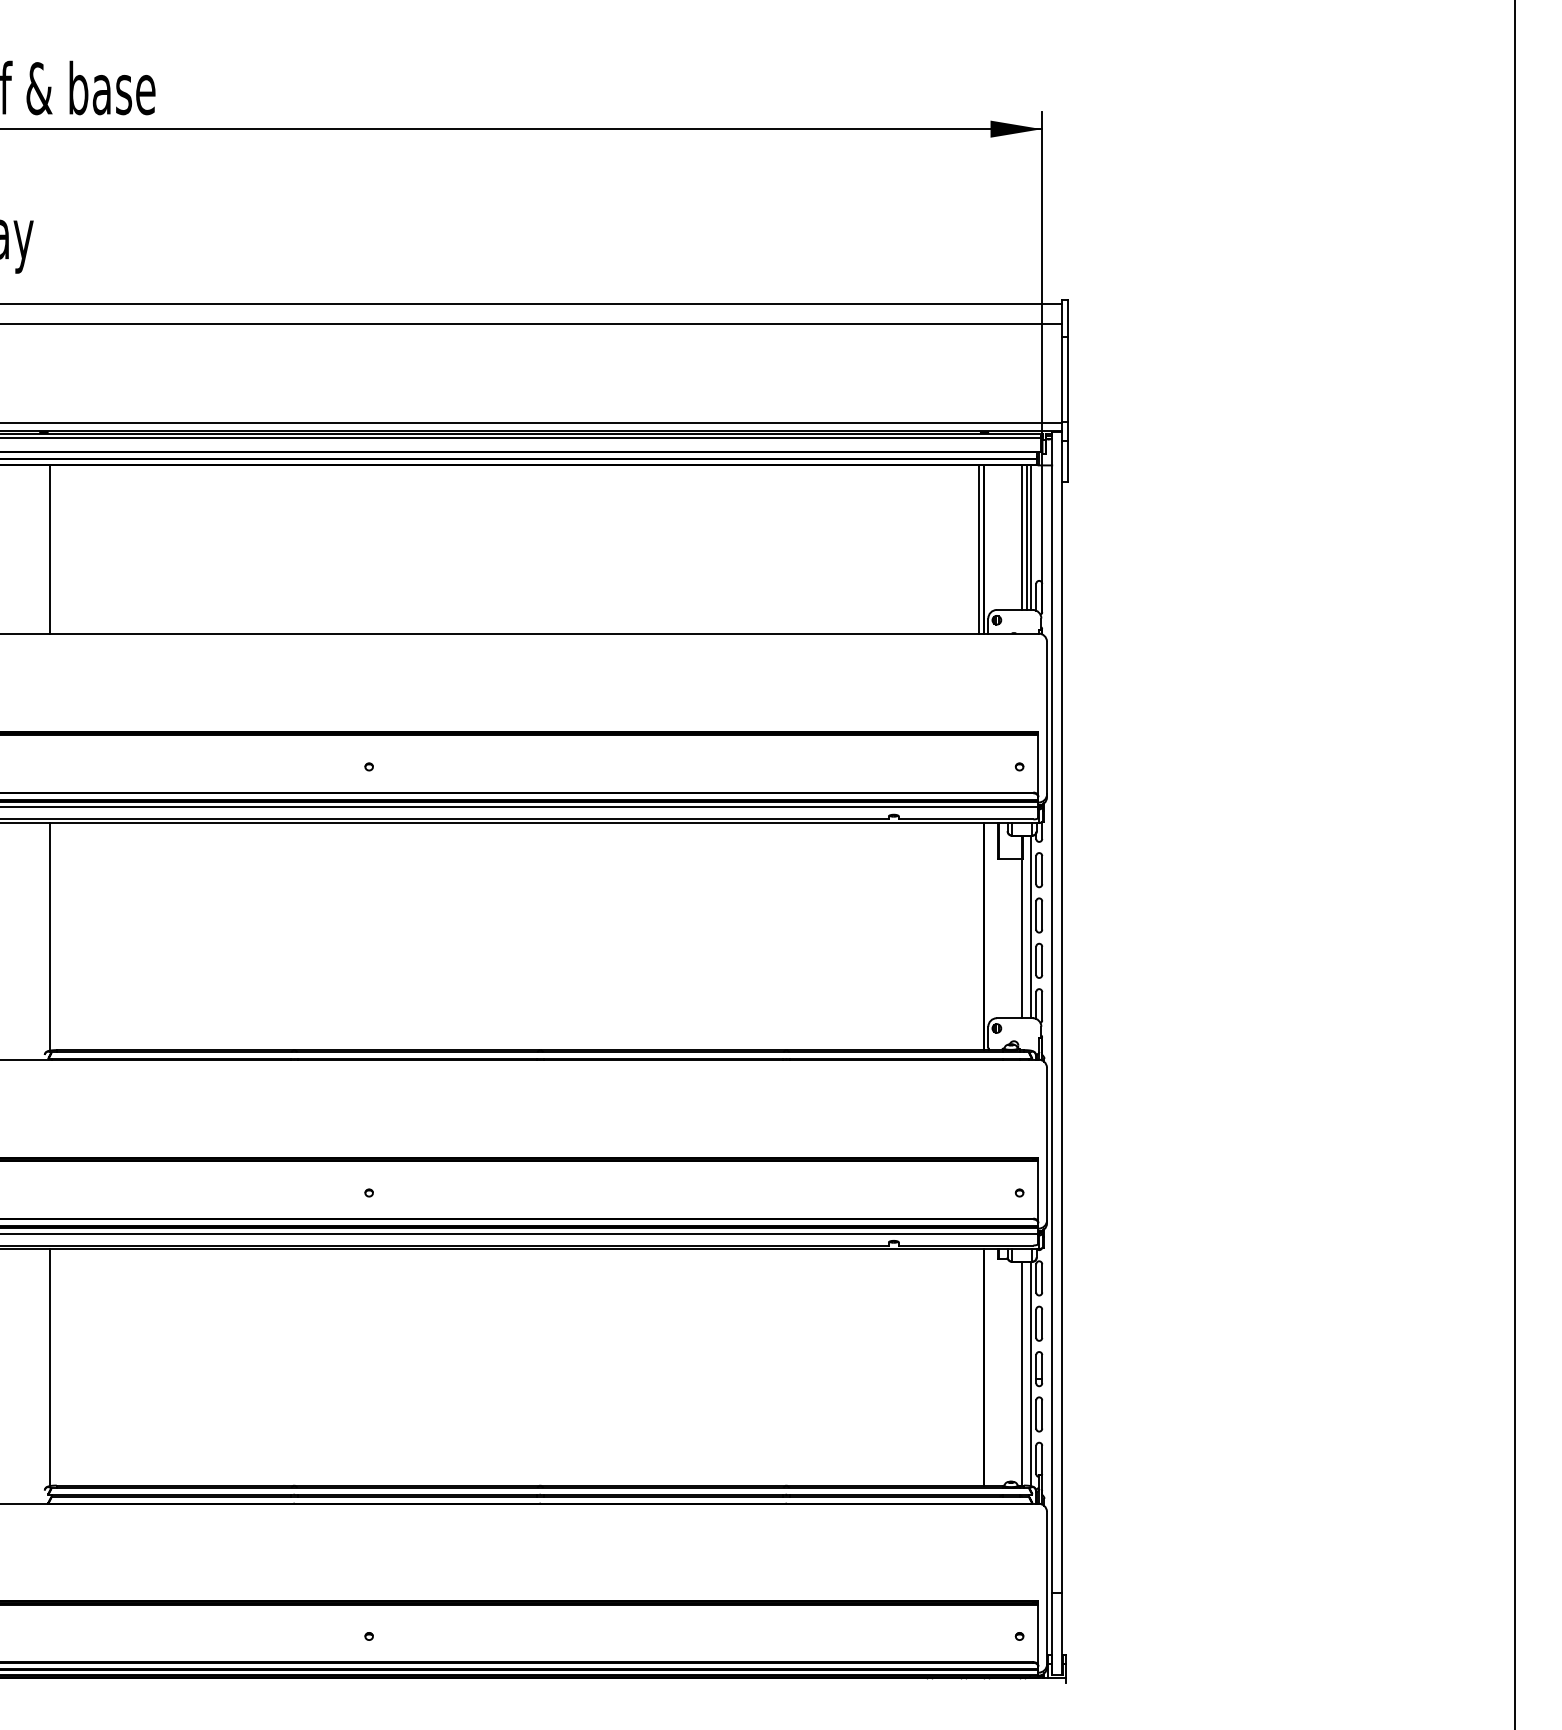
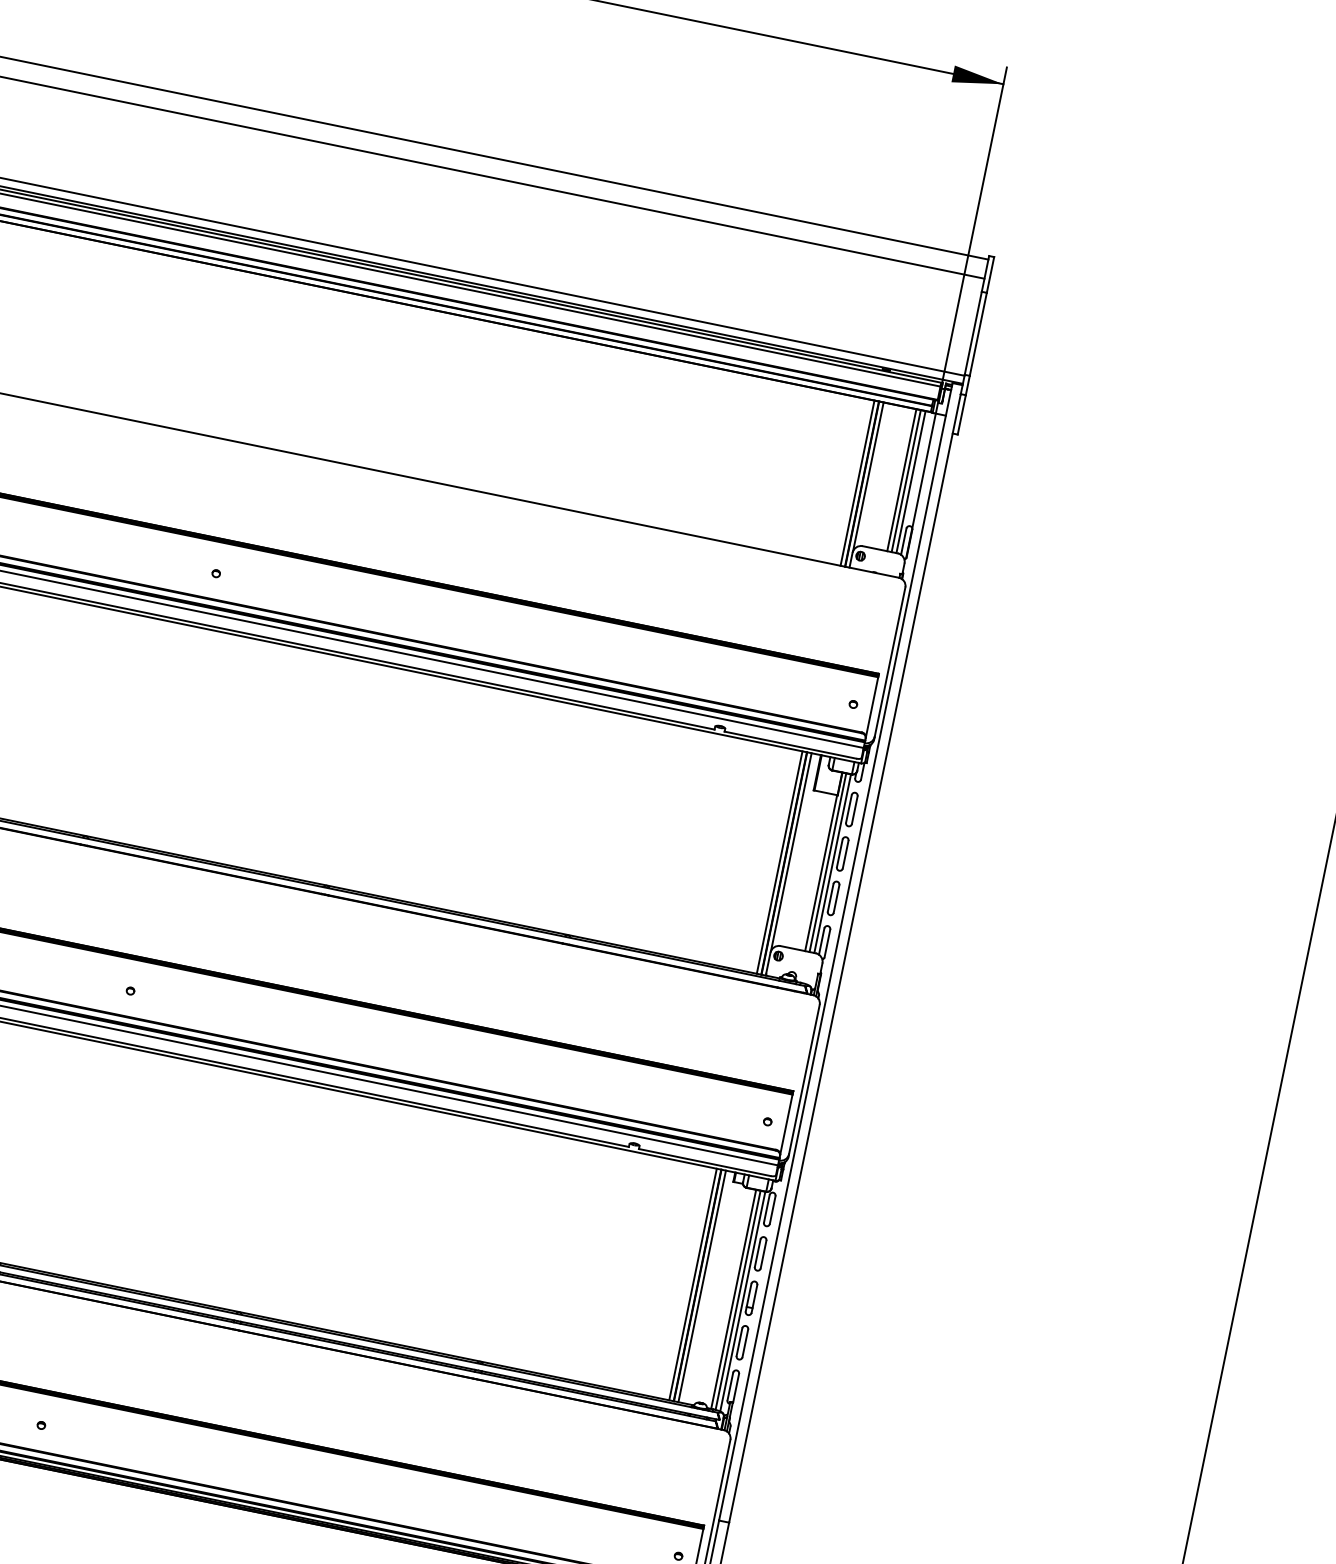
line: (988, 540) -> (868, 476), added
line: (988, 923) -> (791, 851), added
line: (1026, 926) -> (828, 862), added
line: (979, 936) -> (779, 862), added
line: (979, 1367) -> (693, 1284), added
line: (988, 1367) -> (702, 1286), added
line: (1026, 1373) -> (738, 1300), added

